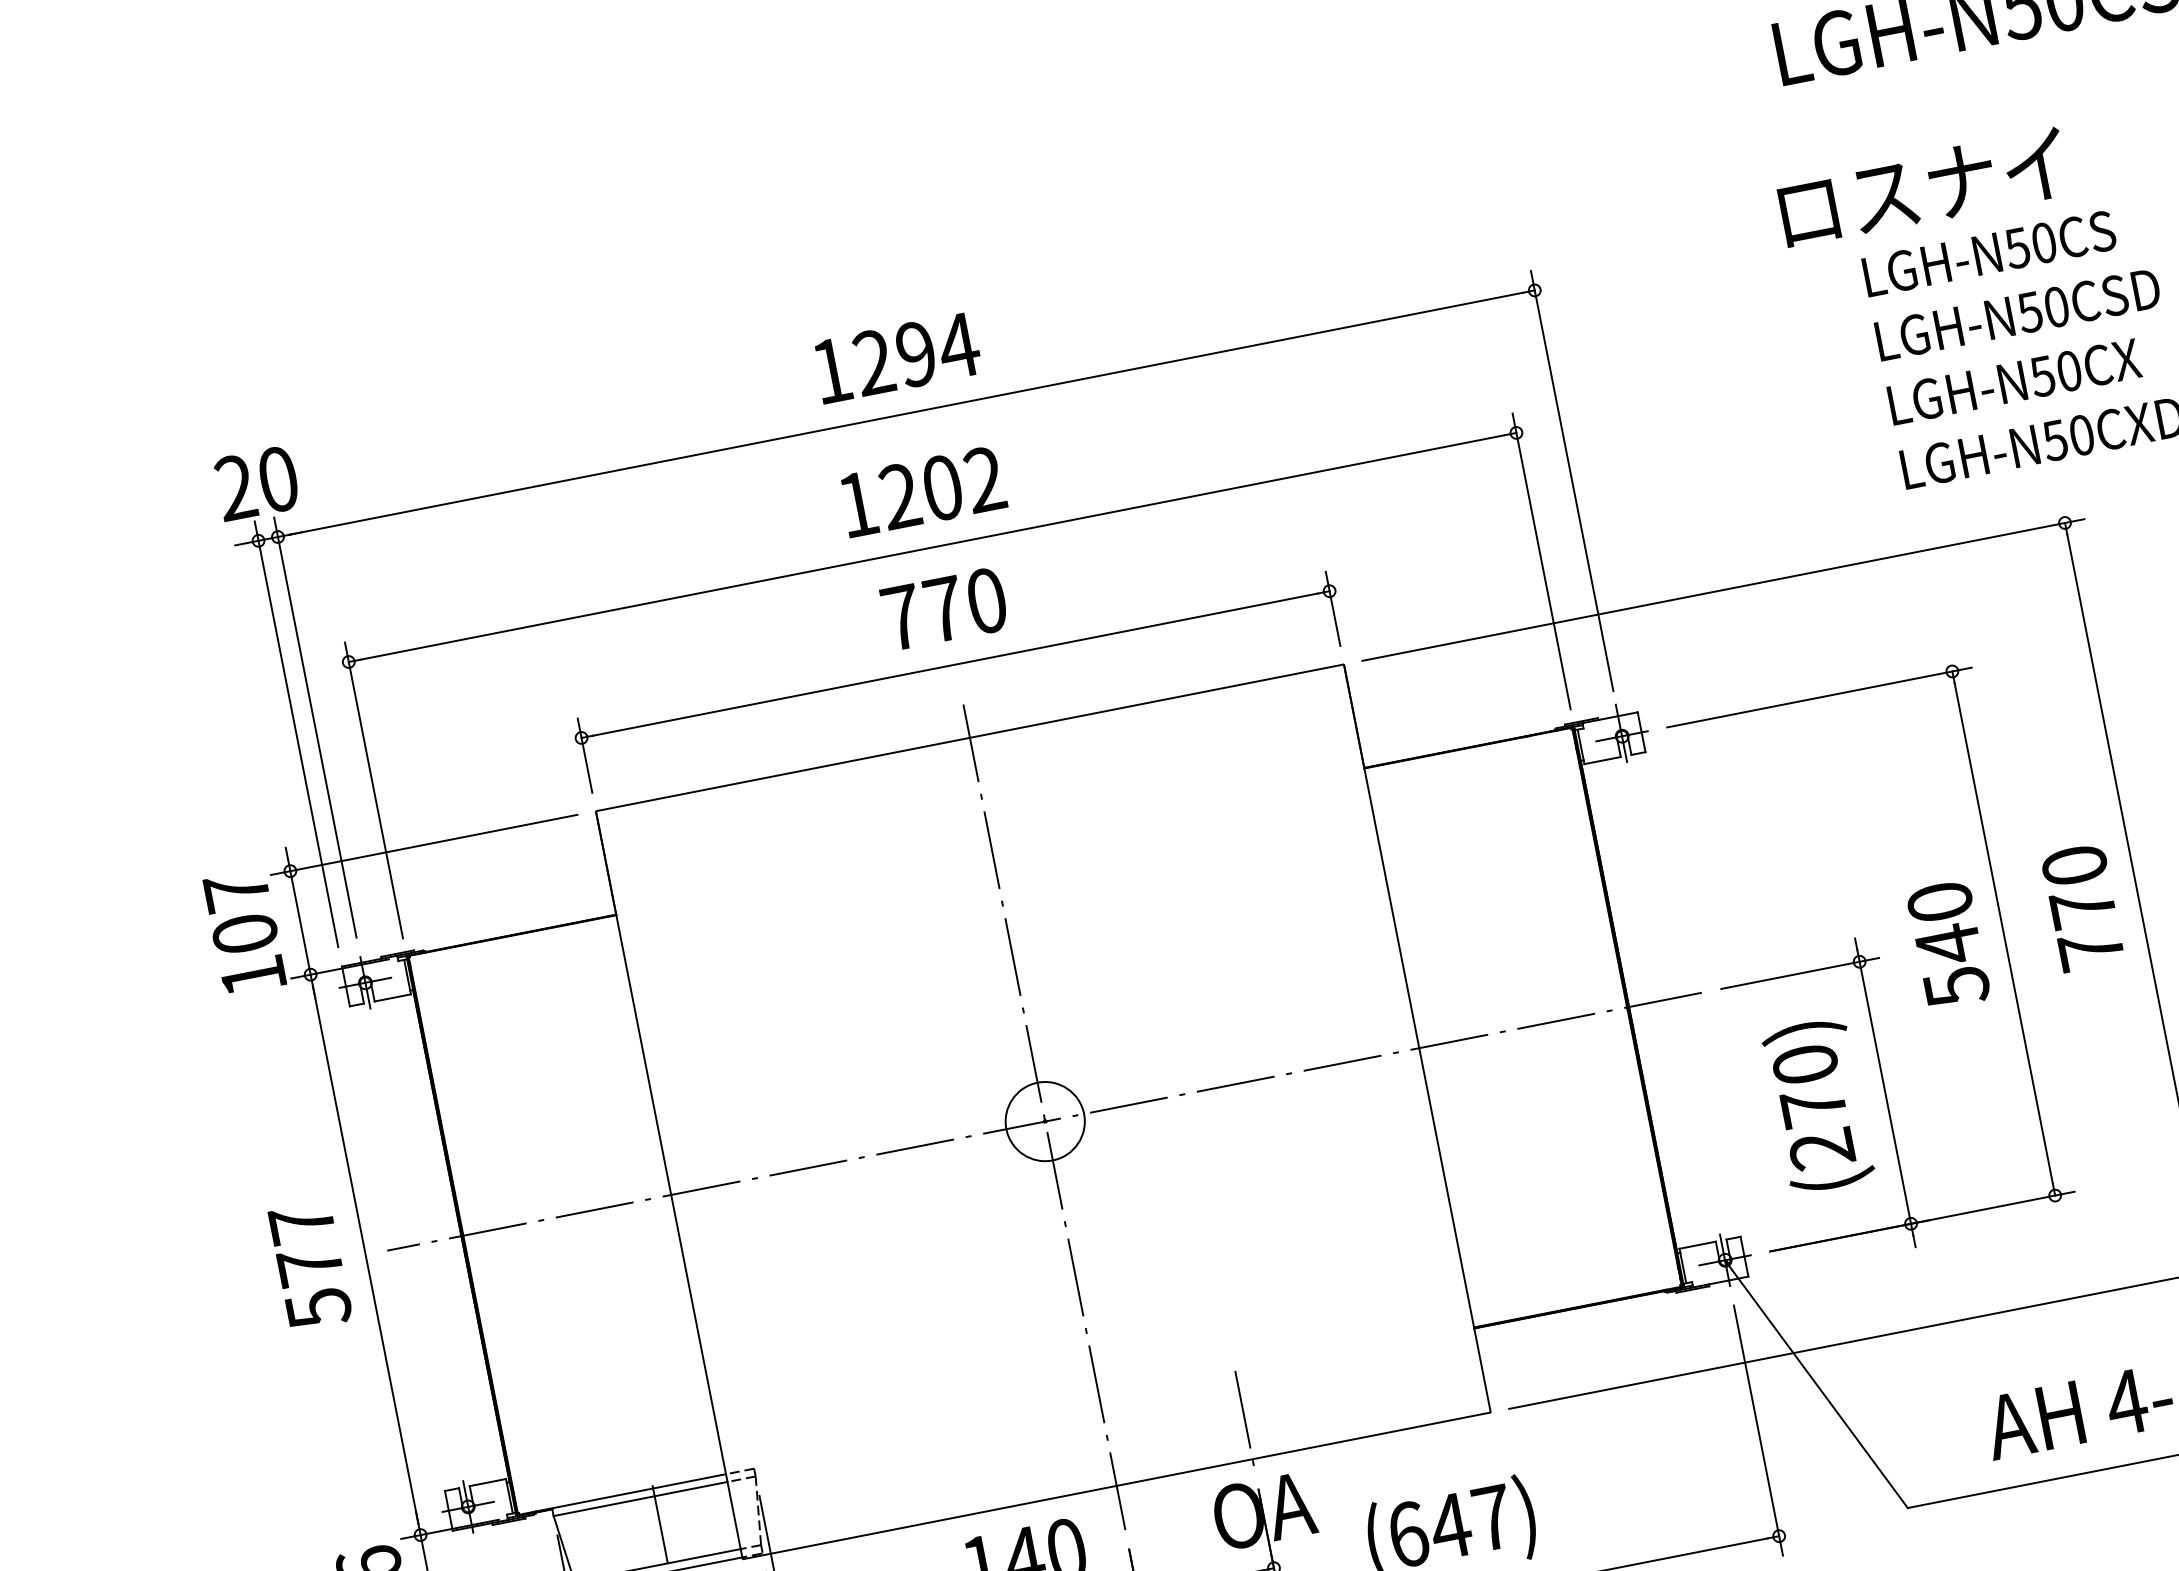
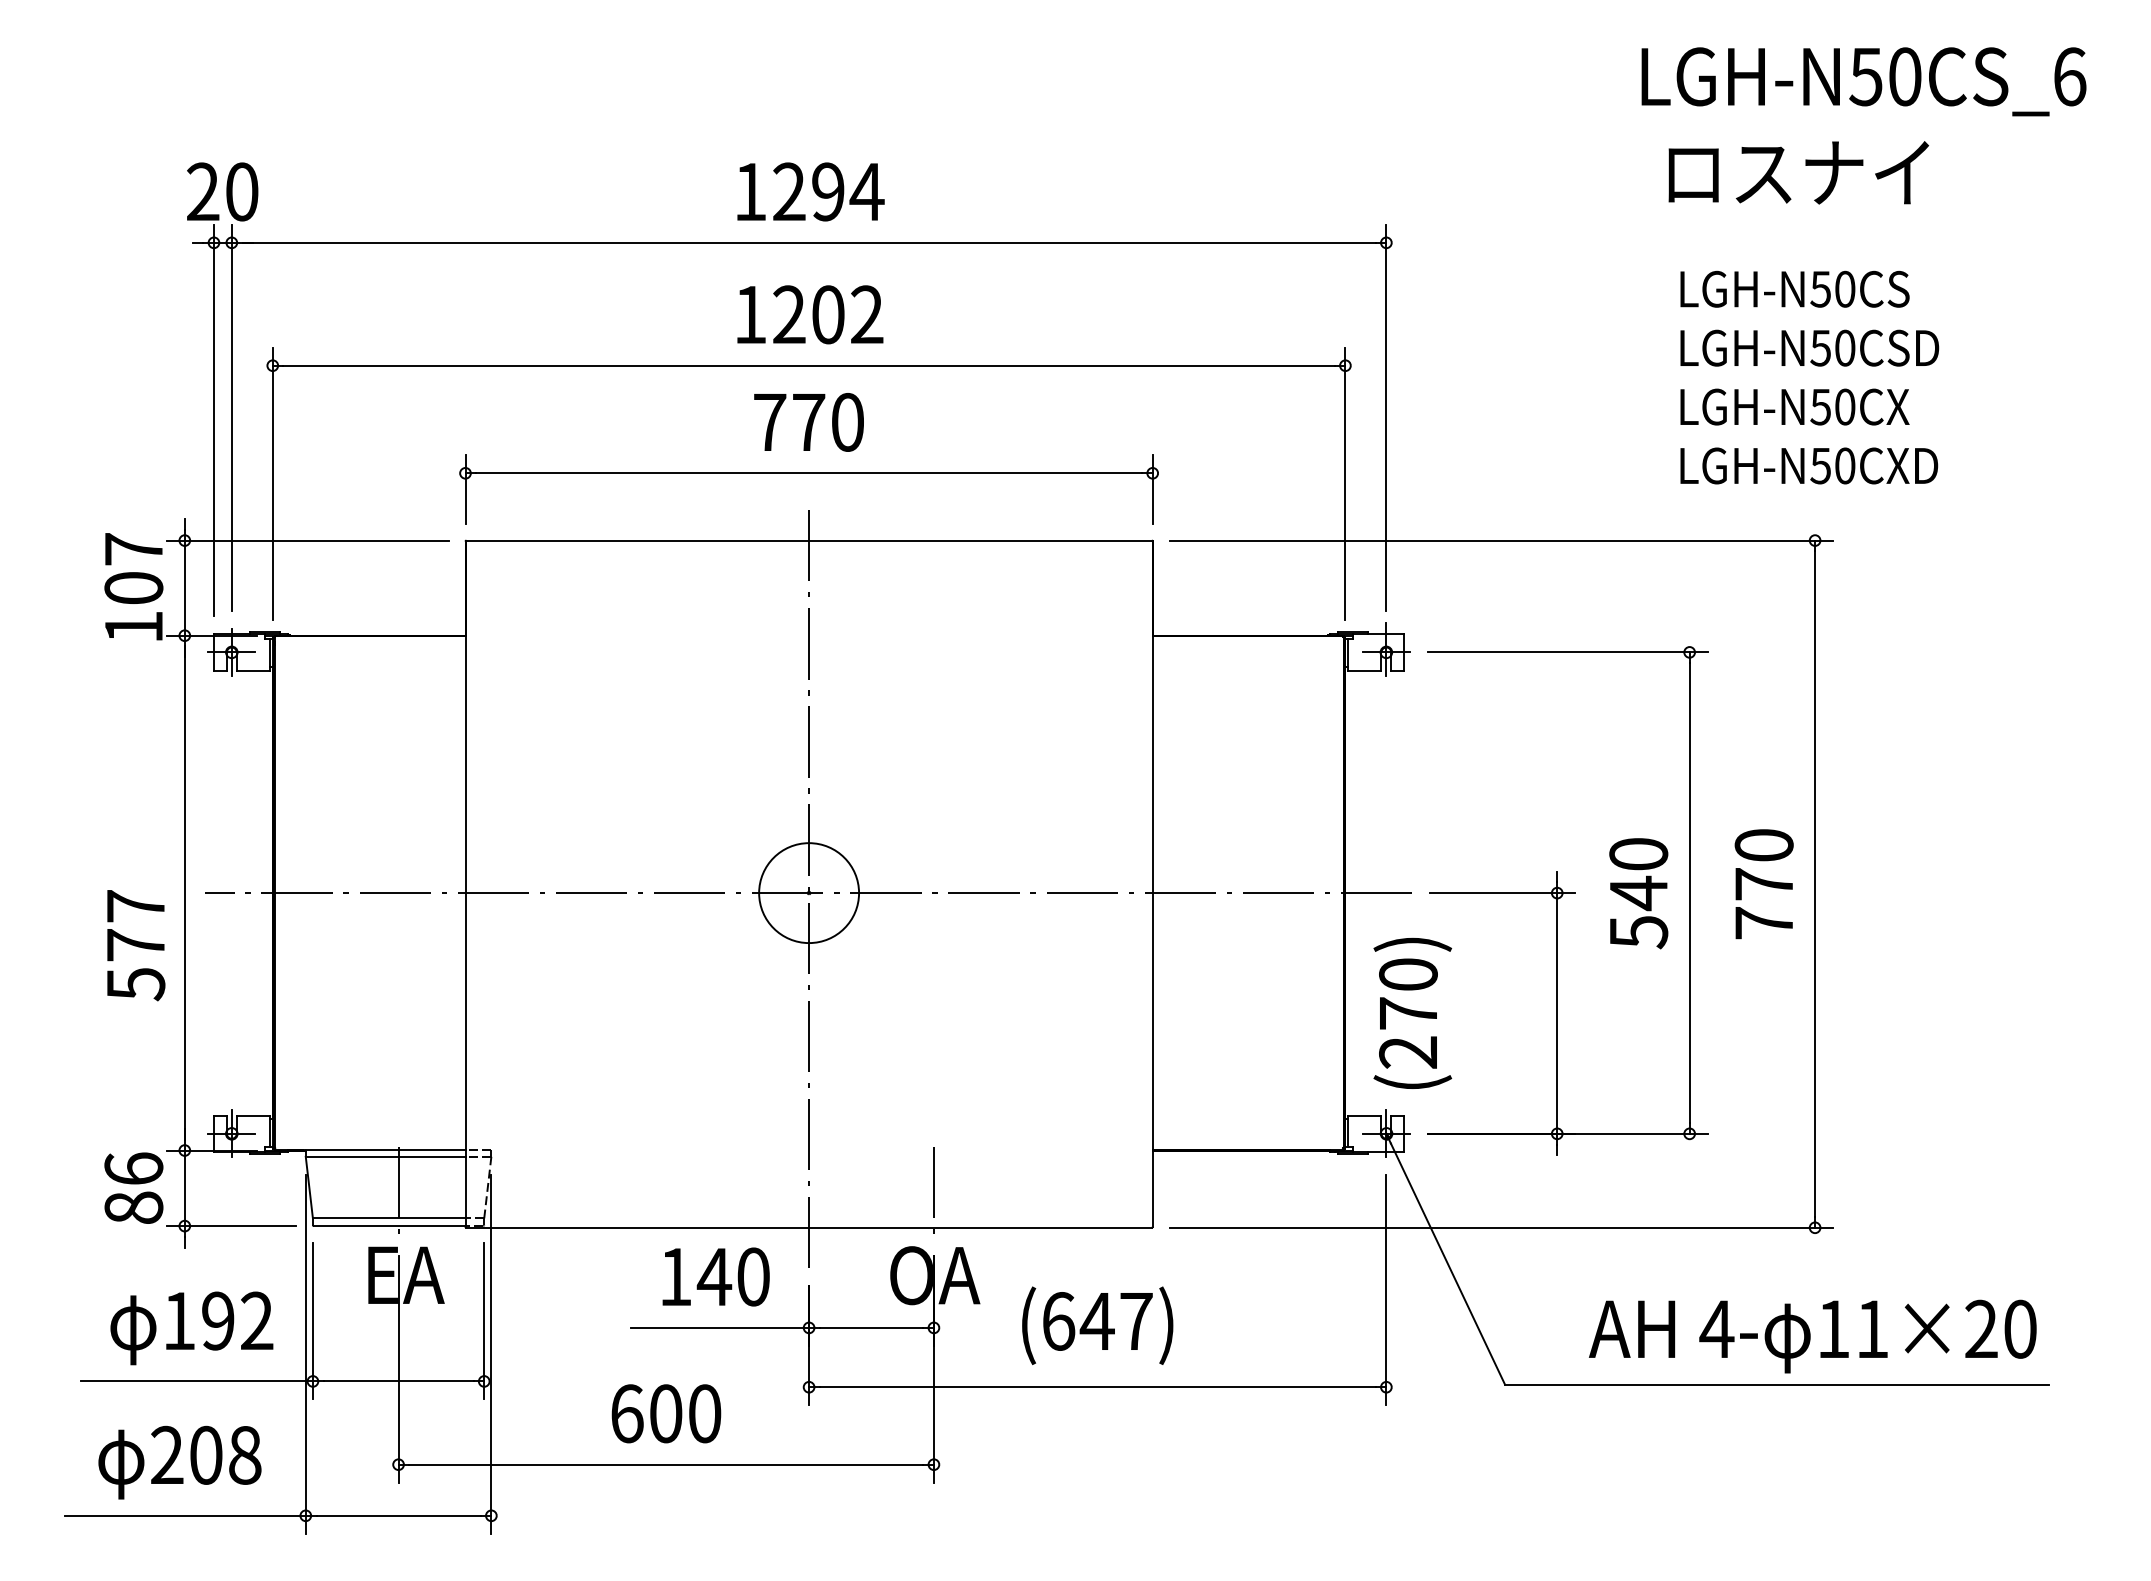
text: (1922, 187) -> (1798, 172), moved
text: (1817, 1104) -> (1412, 1012), moved
circle: (1044, 1121) -> (808, 892), size x1.4
text: (310, 1266) -> (136, 945), moved

